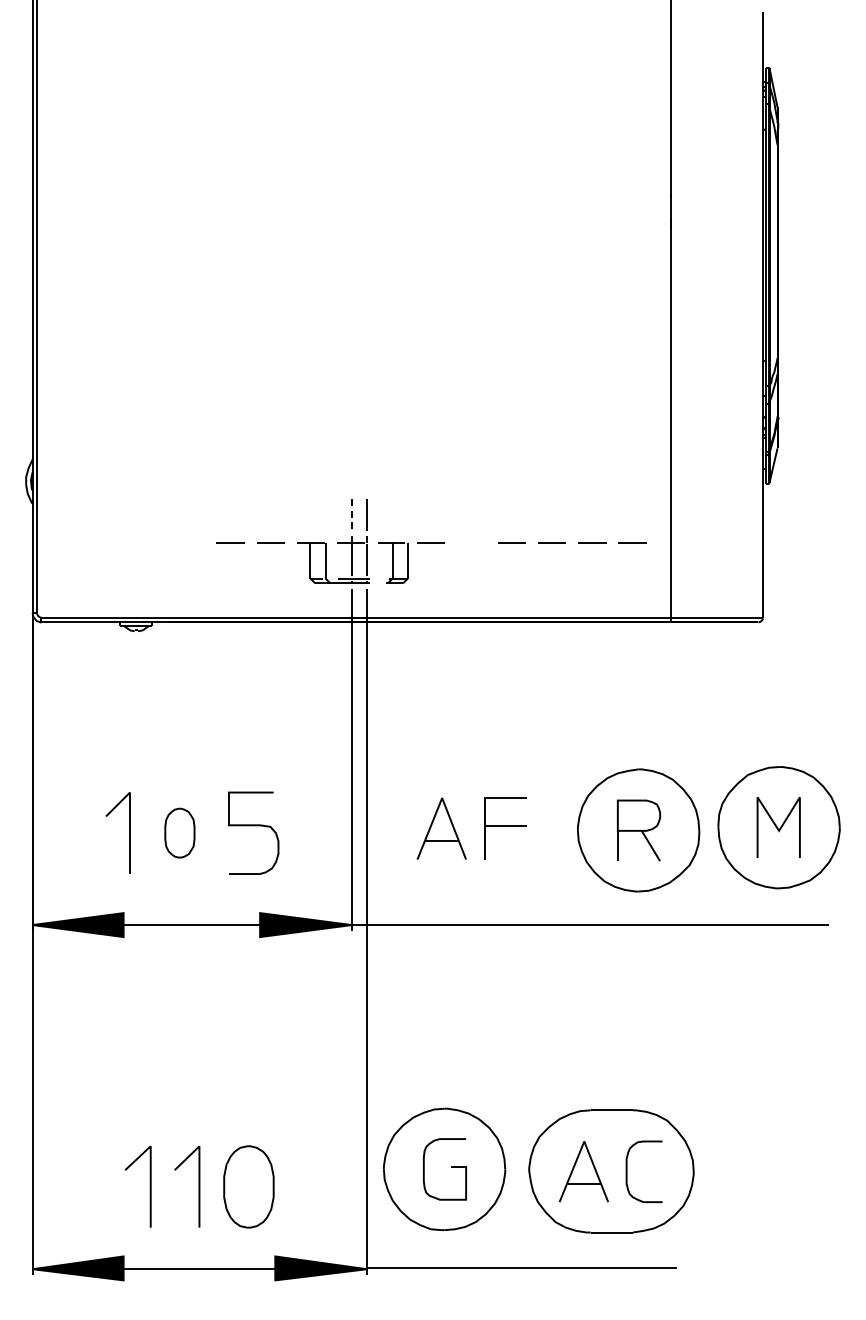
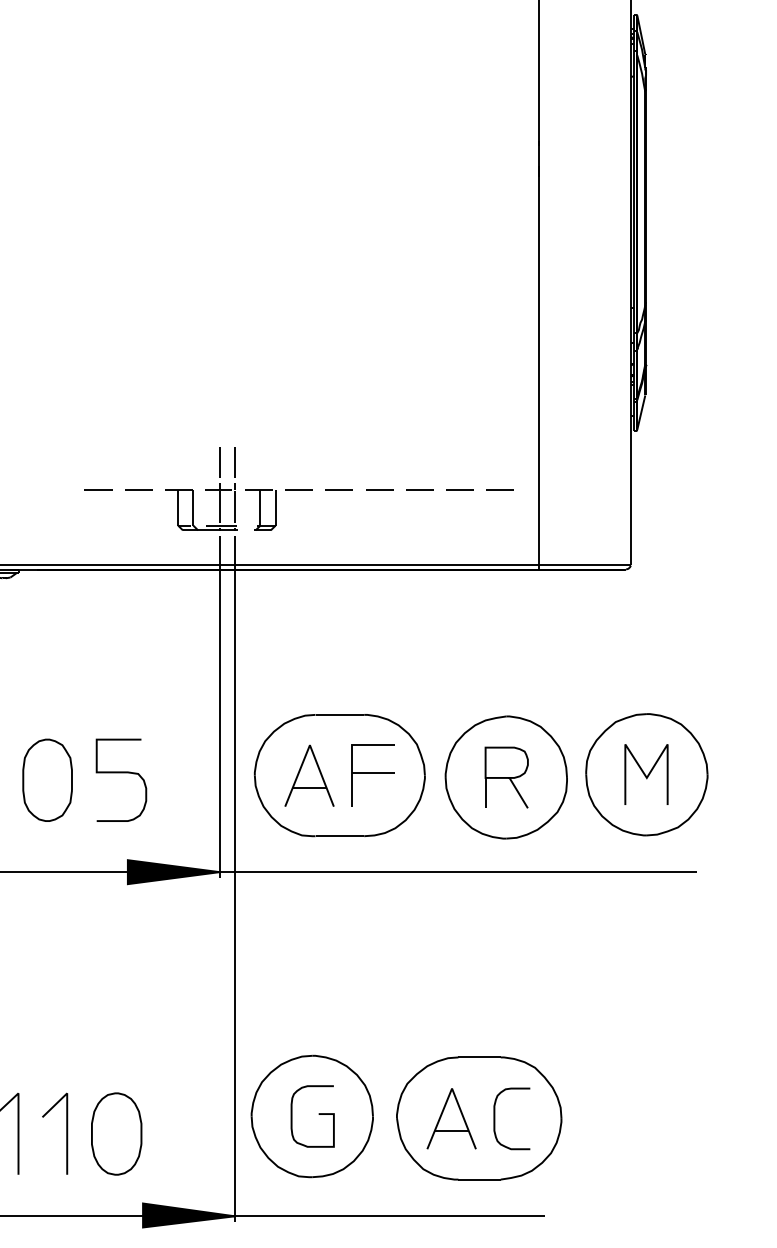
line: (351, 515) -> (219, 462), dashed -> solid
line: (470, 542) -> (338, 489), added
part: (472, 827) -> (340, 774), added
part: (179, 832) -> (47, 779), size x1.67

